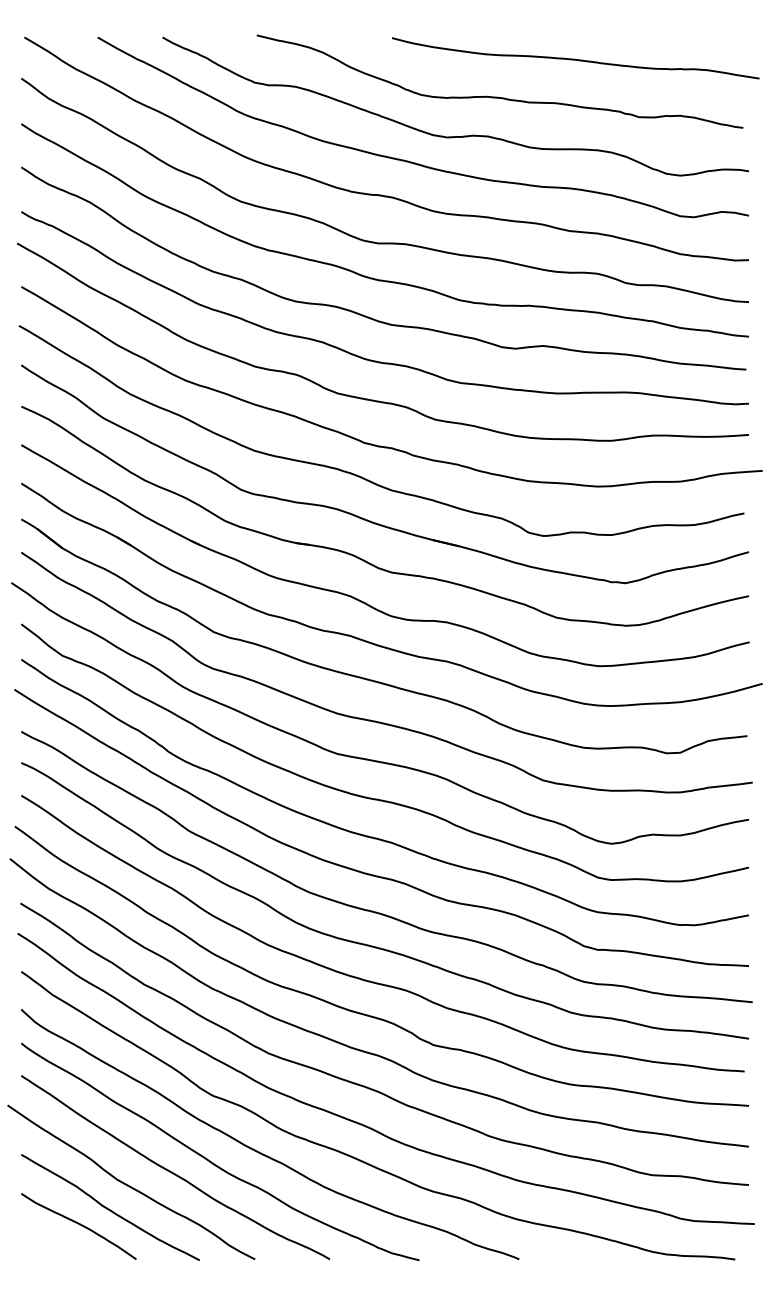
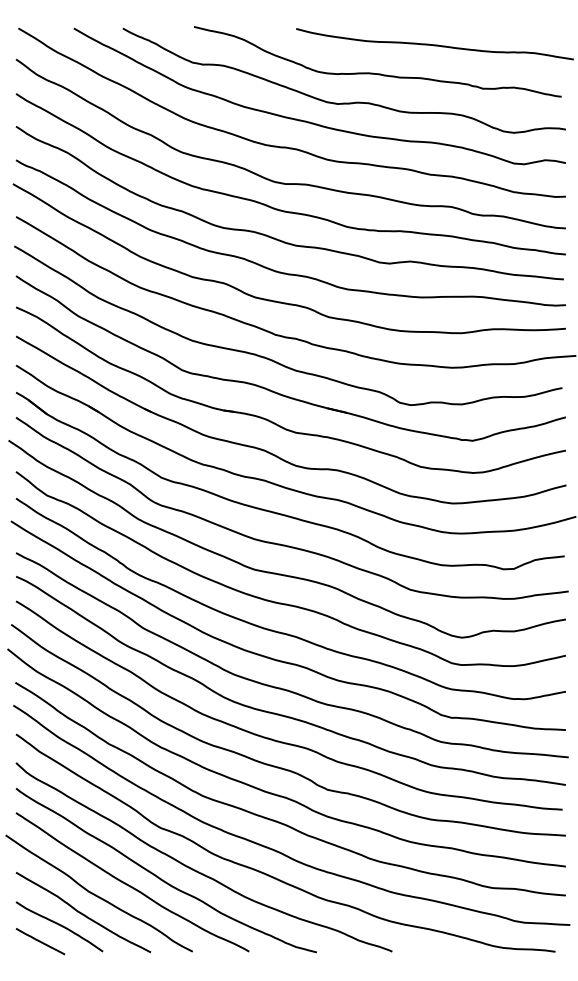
line: (53, 1245) -> (40, 941), added

